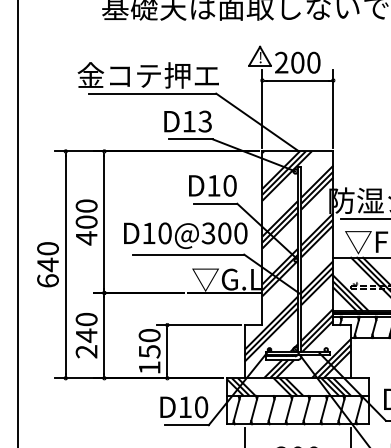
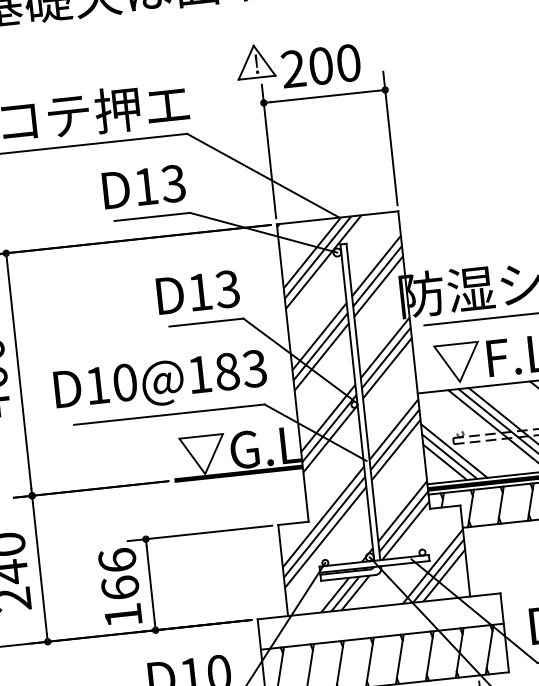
text: (229, 185) -> (226, 288), D10 -> D13
text: (224, 233) -> (226, 371), D10@300 -> D10@183
text: (149, 343) -> (118, 574), 150 -> 166
hatch: (289, 386) -> (366, 622), removed

